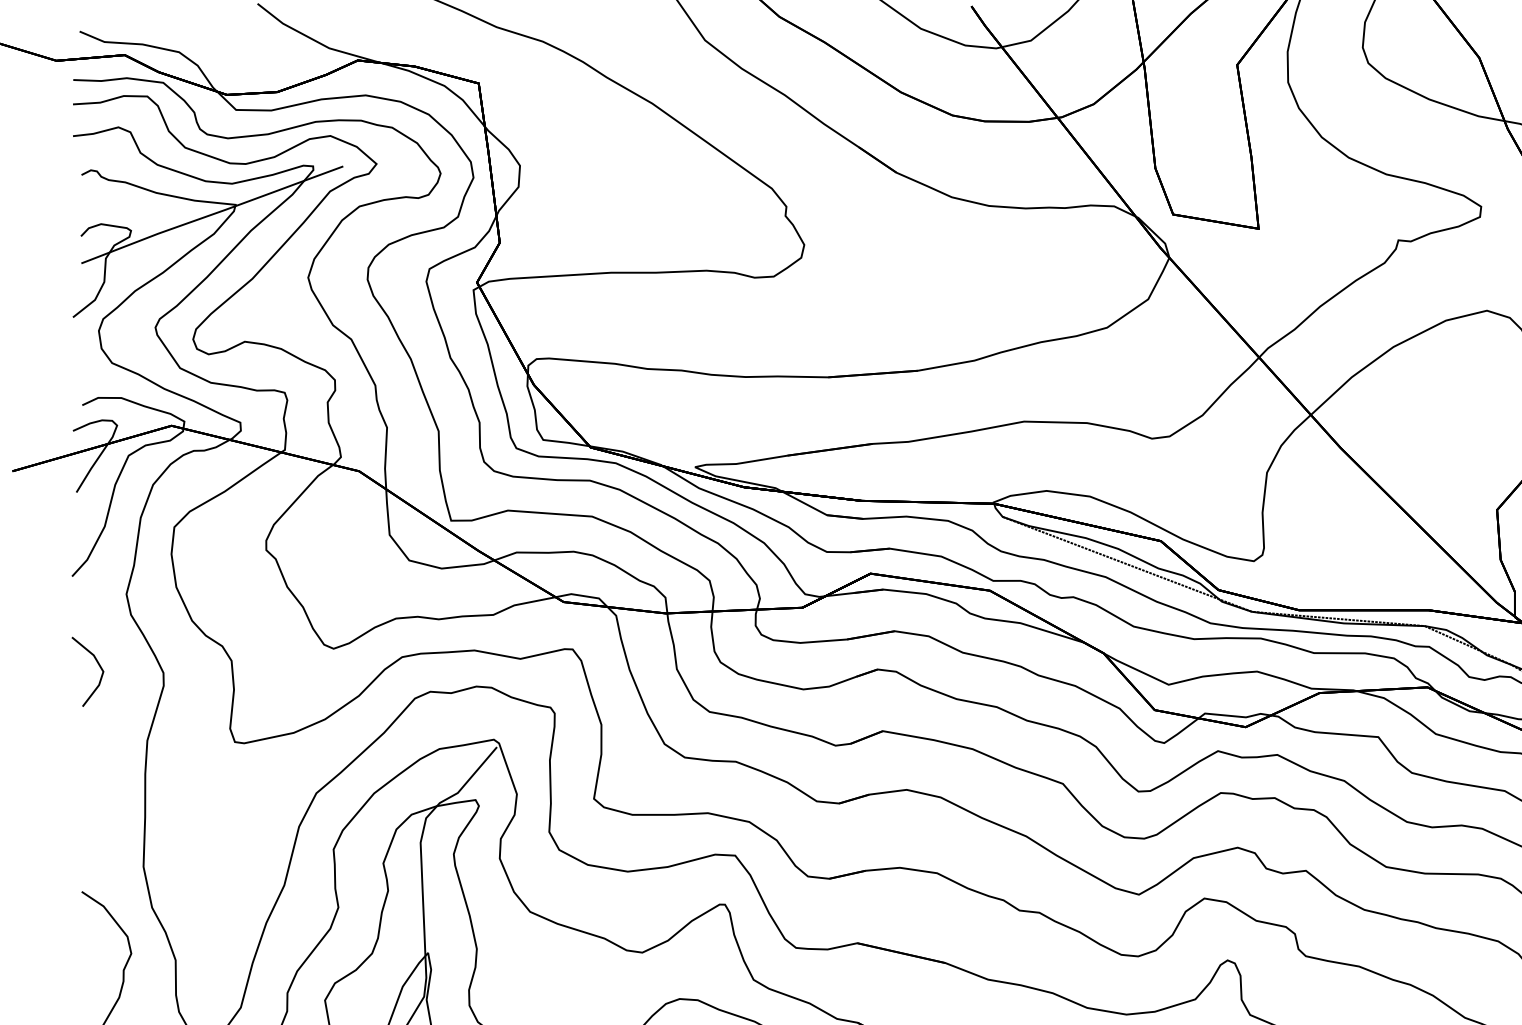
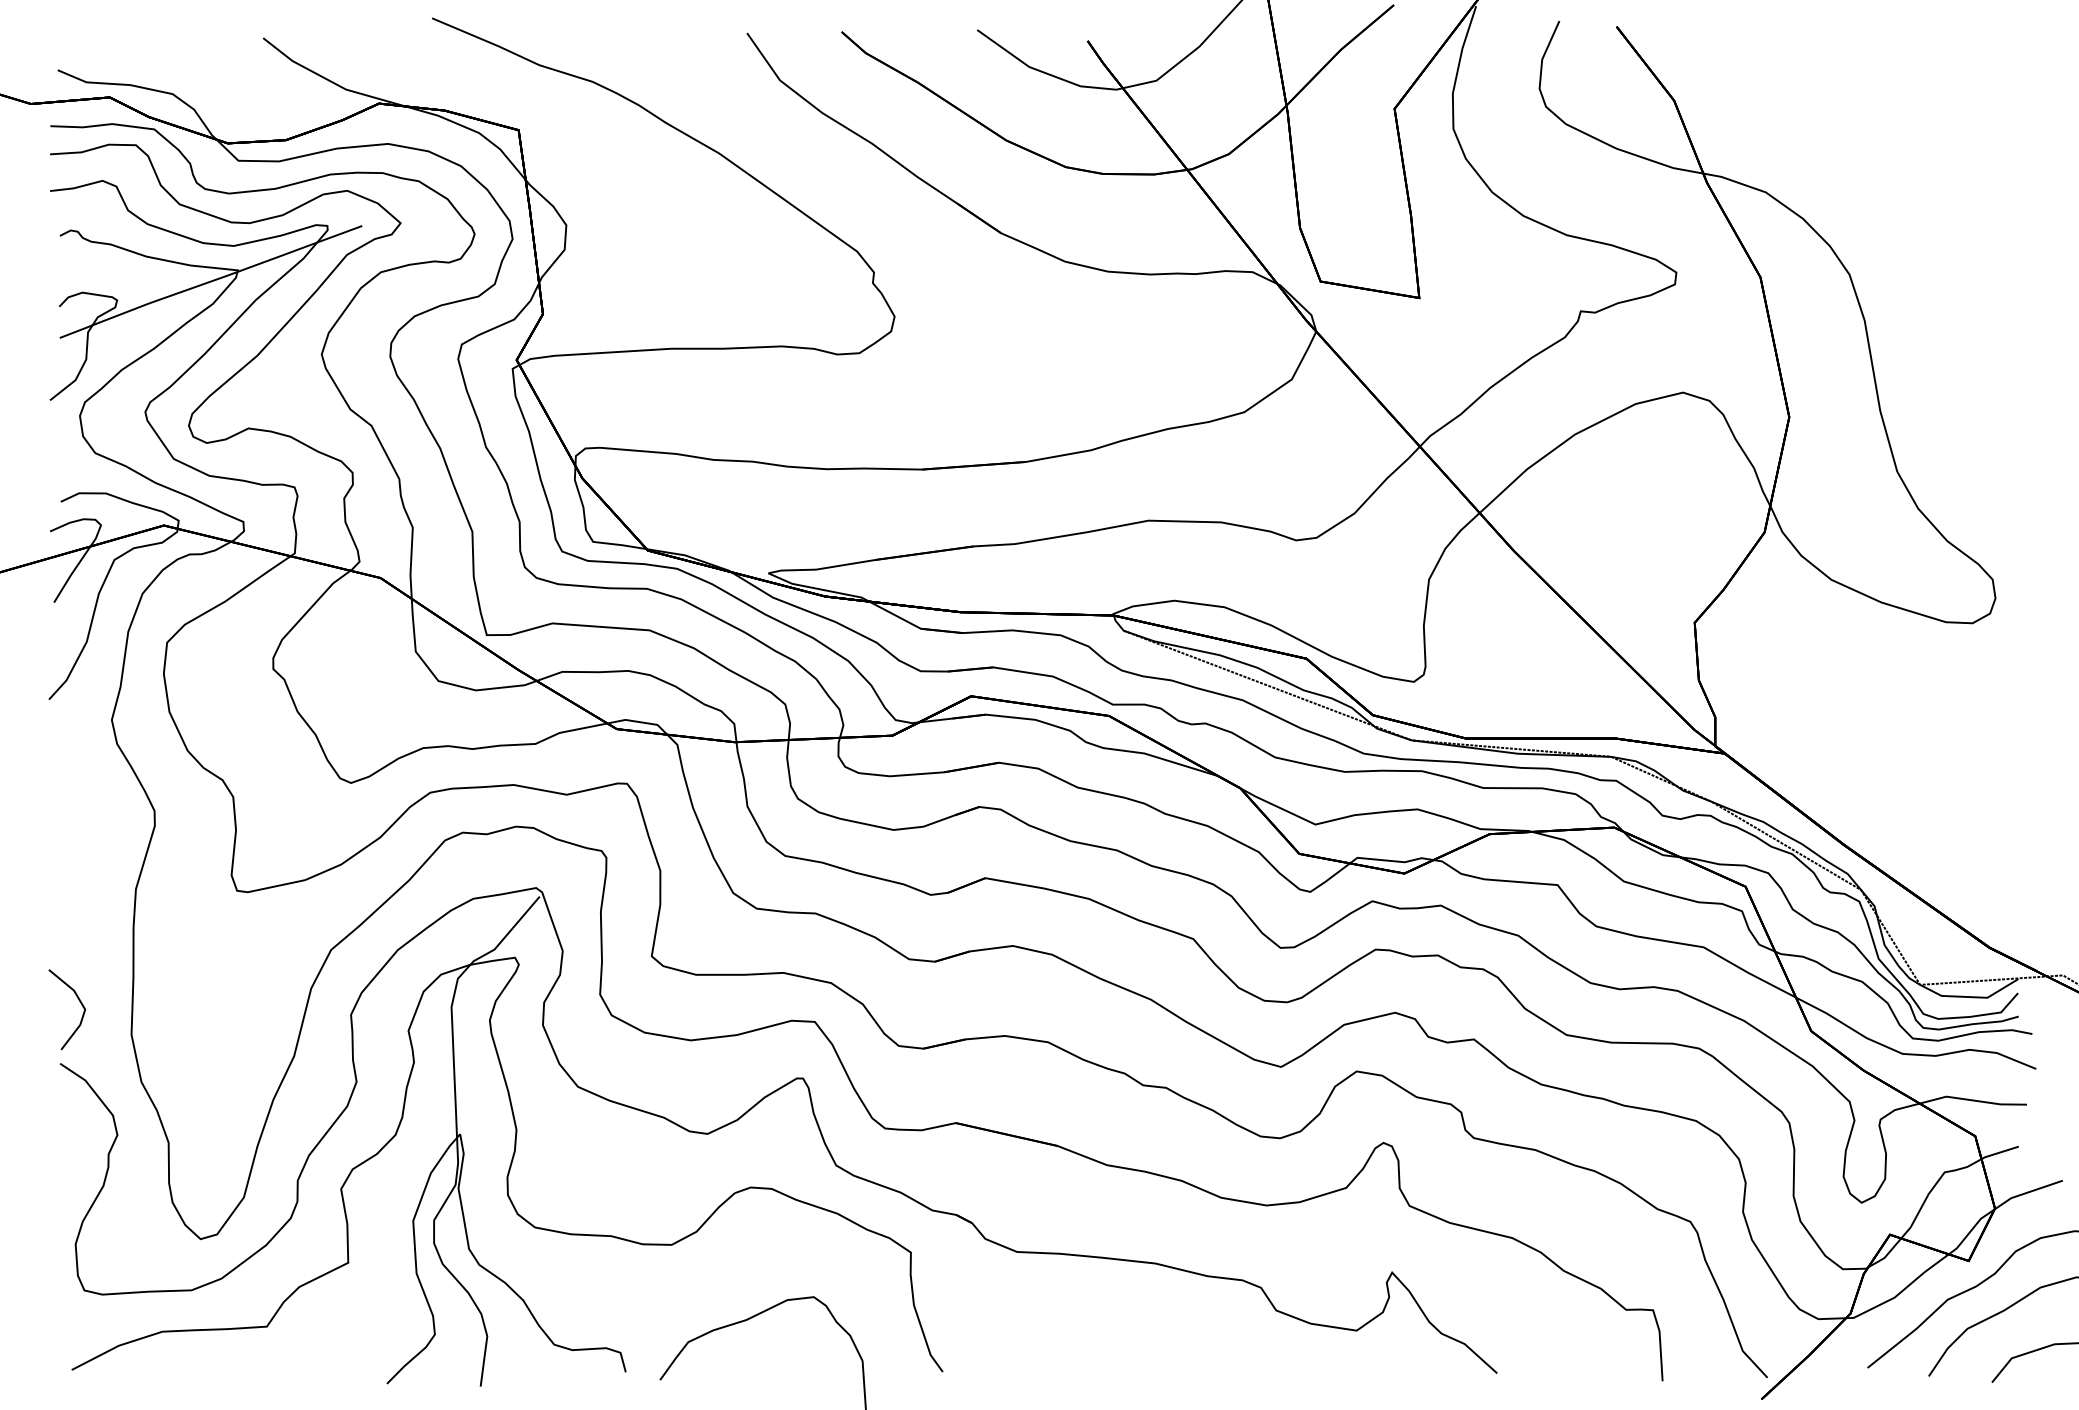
line: (97, 663) -> (78, 1000), moved

